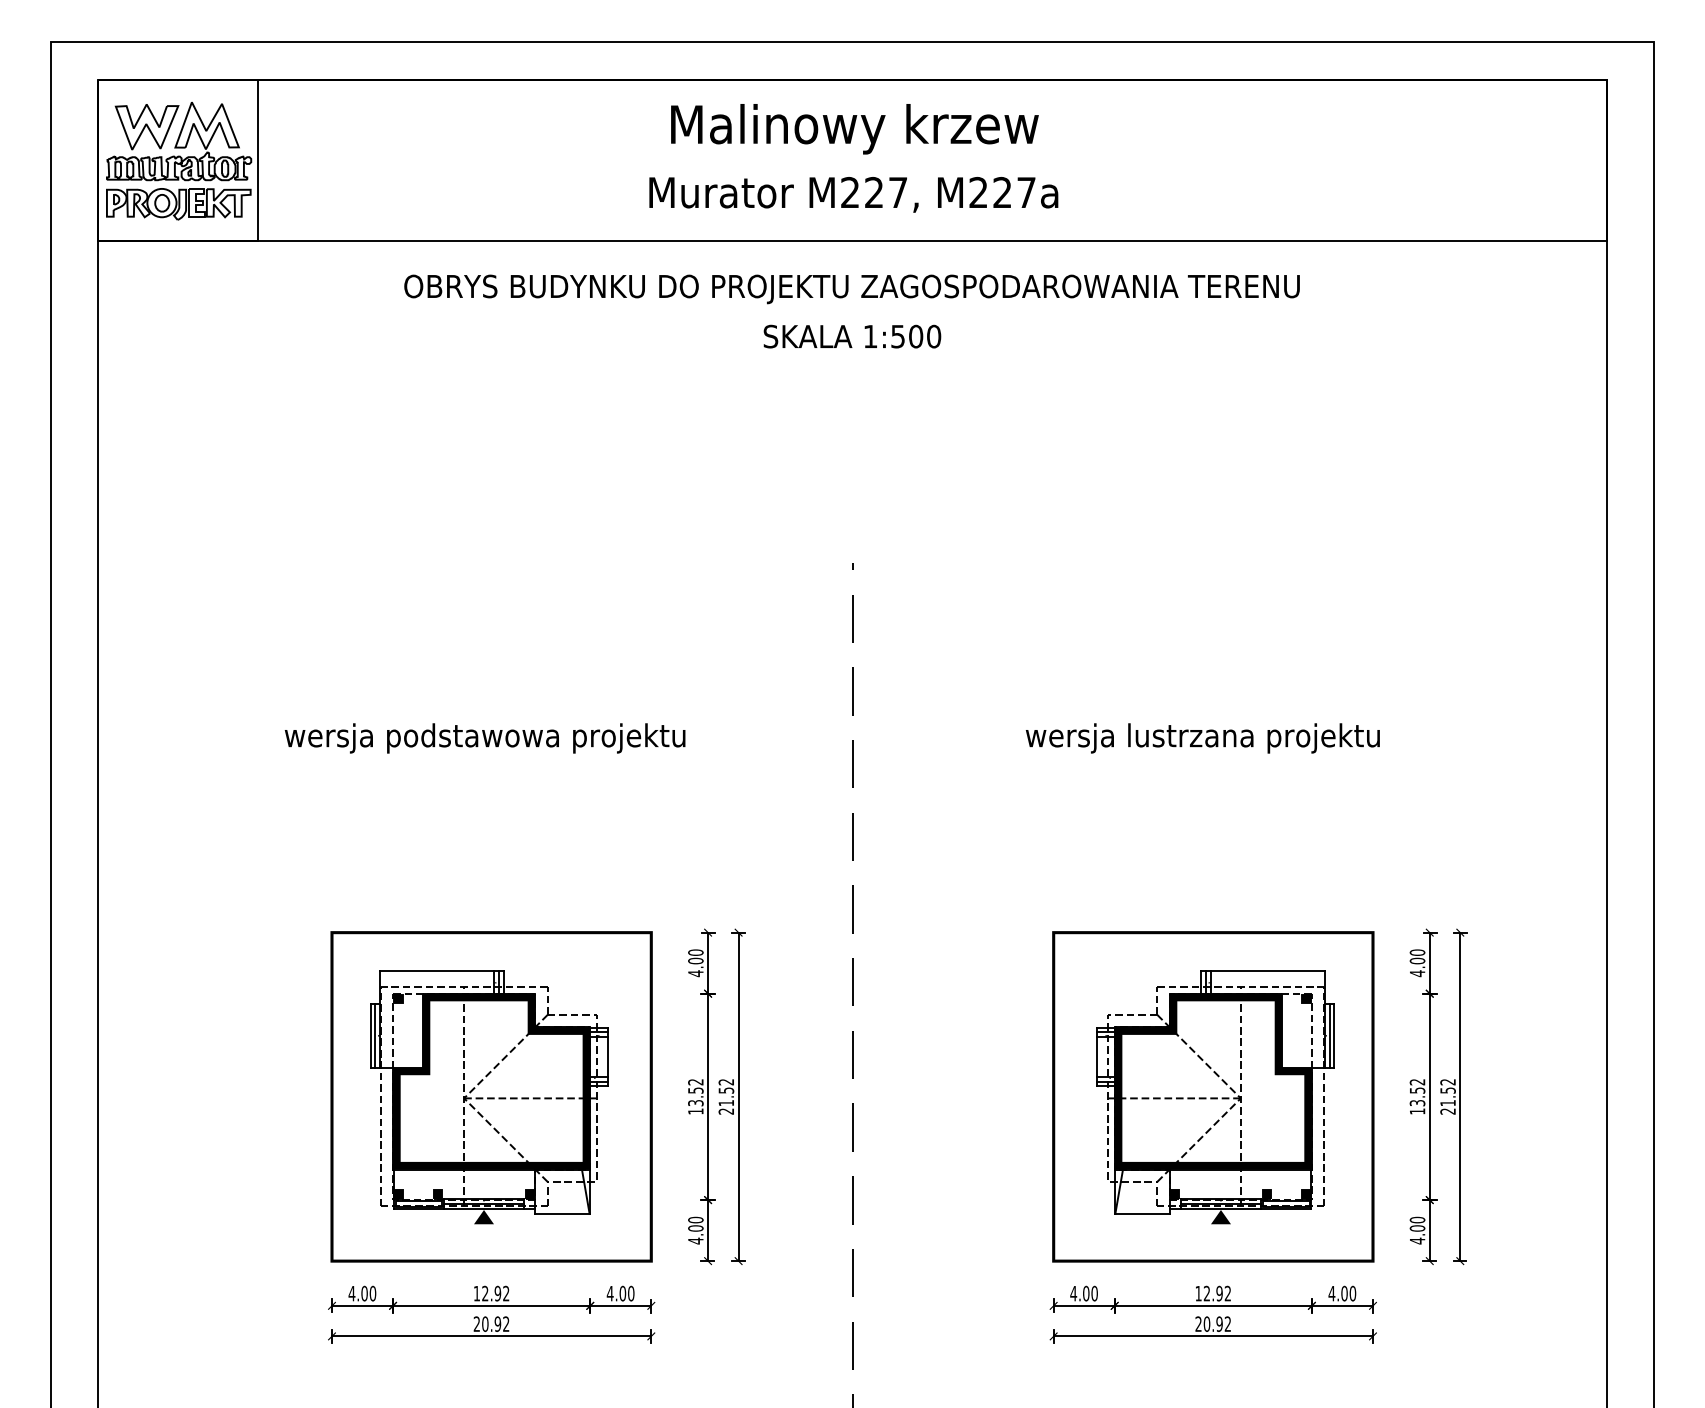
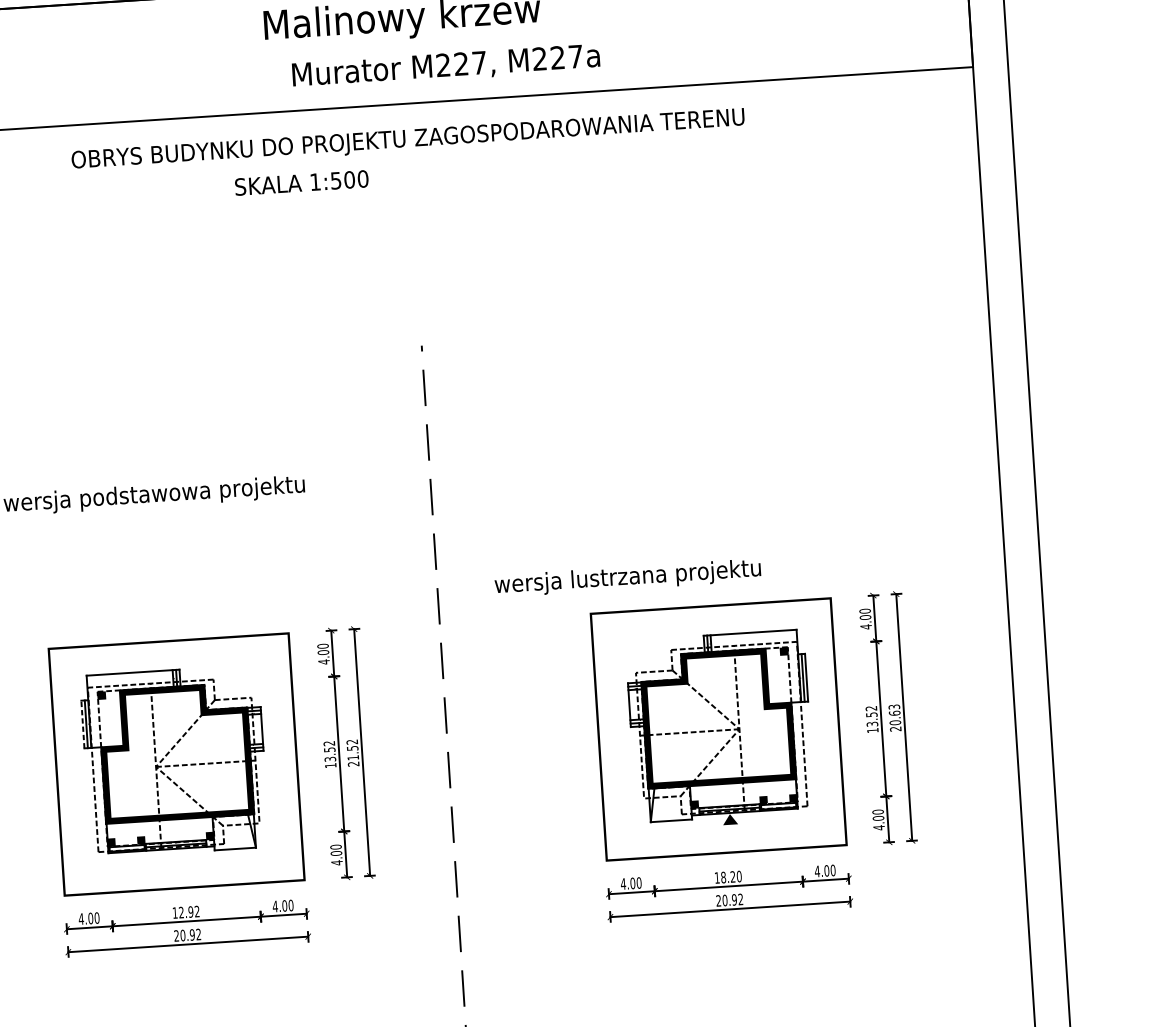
text: (853, 194) -> (445, 66), moved
text: (852, 336) -> (301, 182), moved
text: (1202, 738) -> (627, 578), moved
line: (370, 1035) -> (82, 724), solid -> dashed
text: (1447, 1092) -> (894, 714), 21.52 -> 20.63
fill: (484, 1217) -> (177, 855), removed
text: (1217, 1293) -> (731, 876), 12.92 -> 18.20

